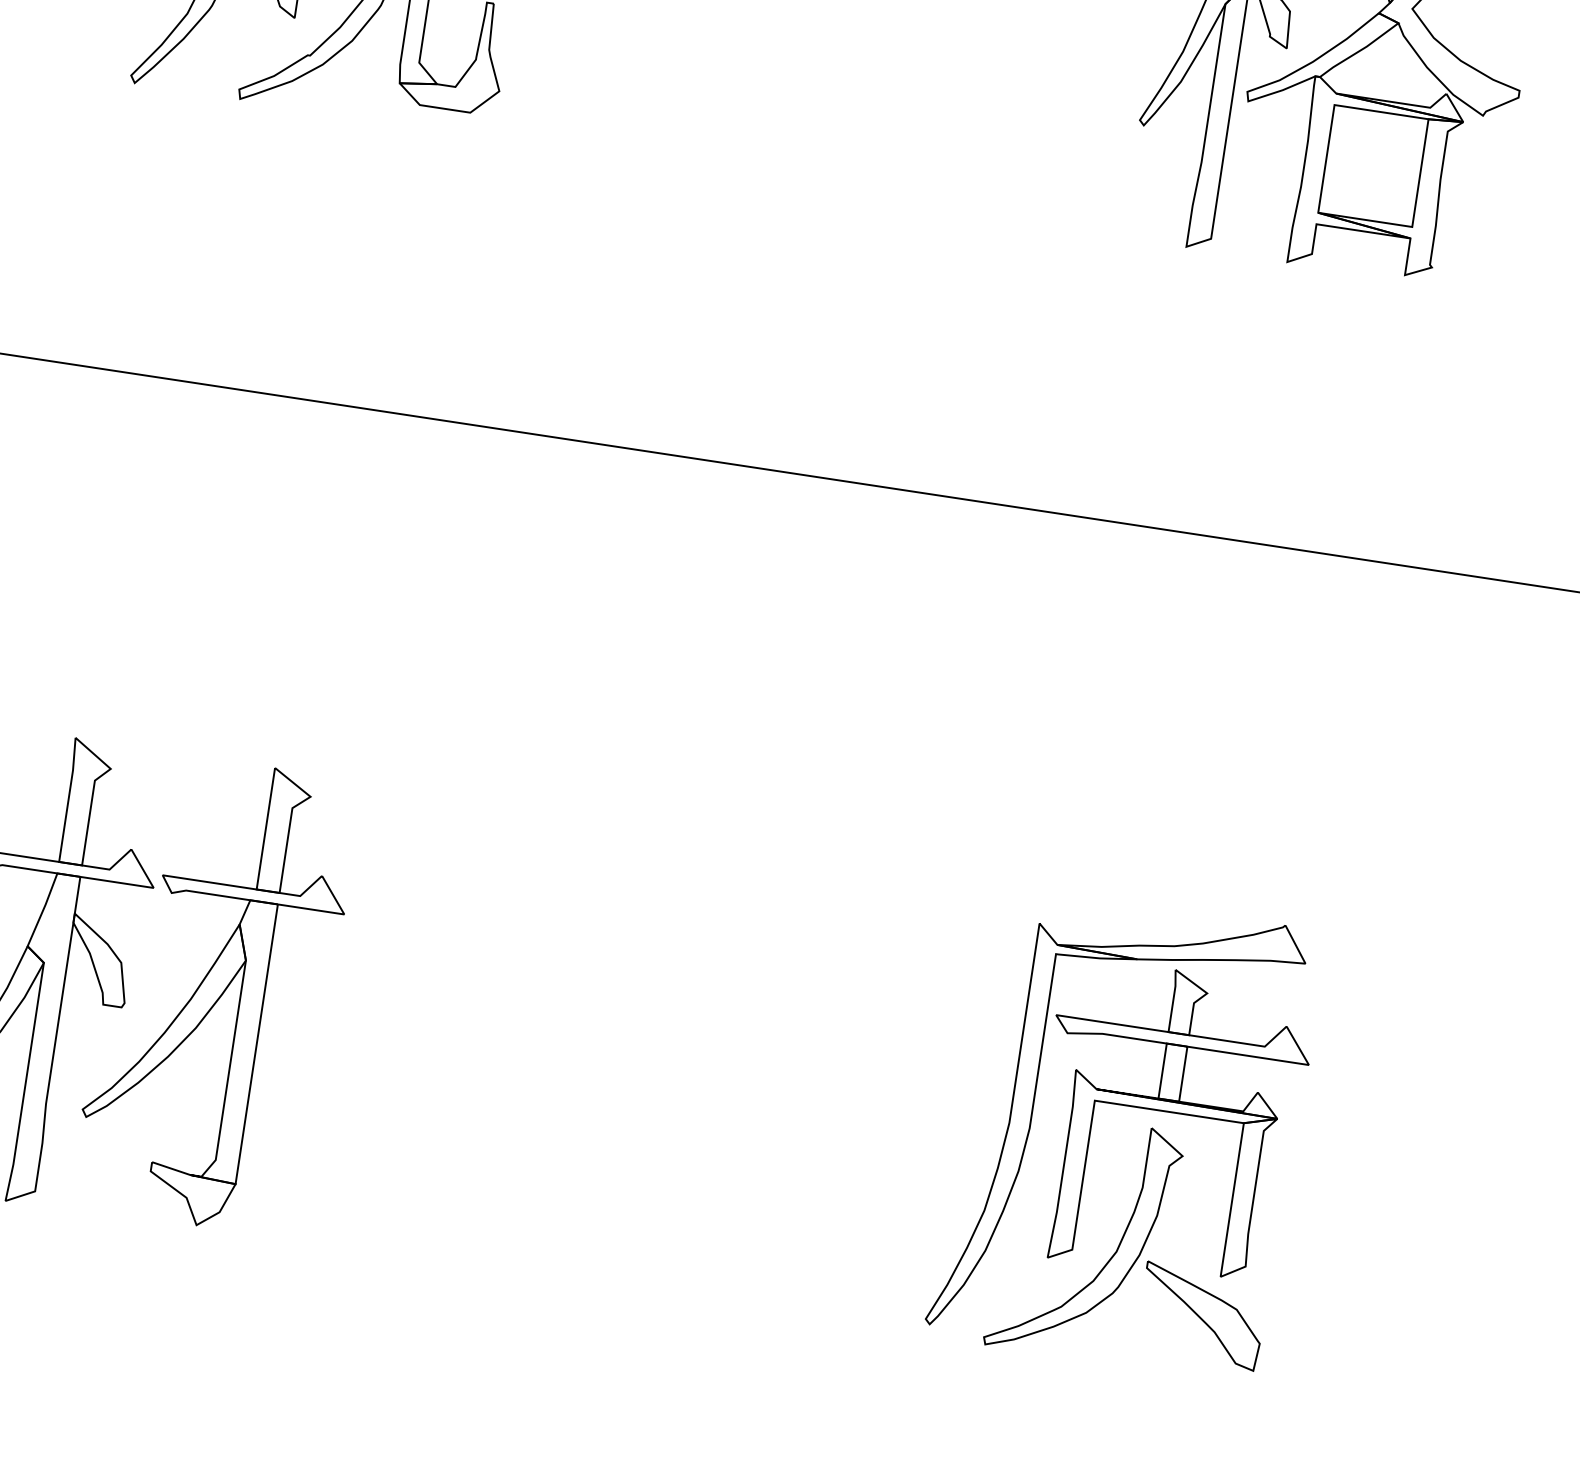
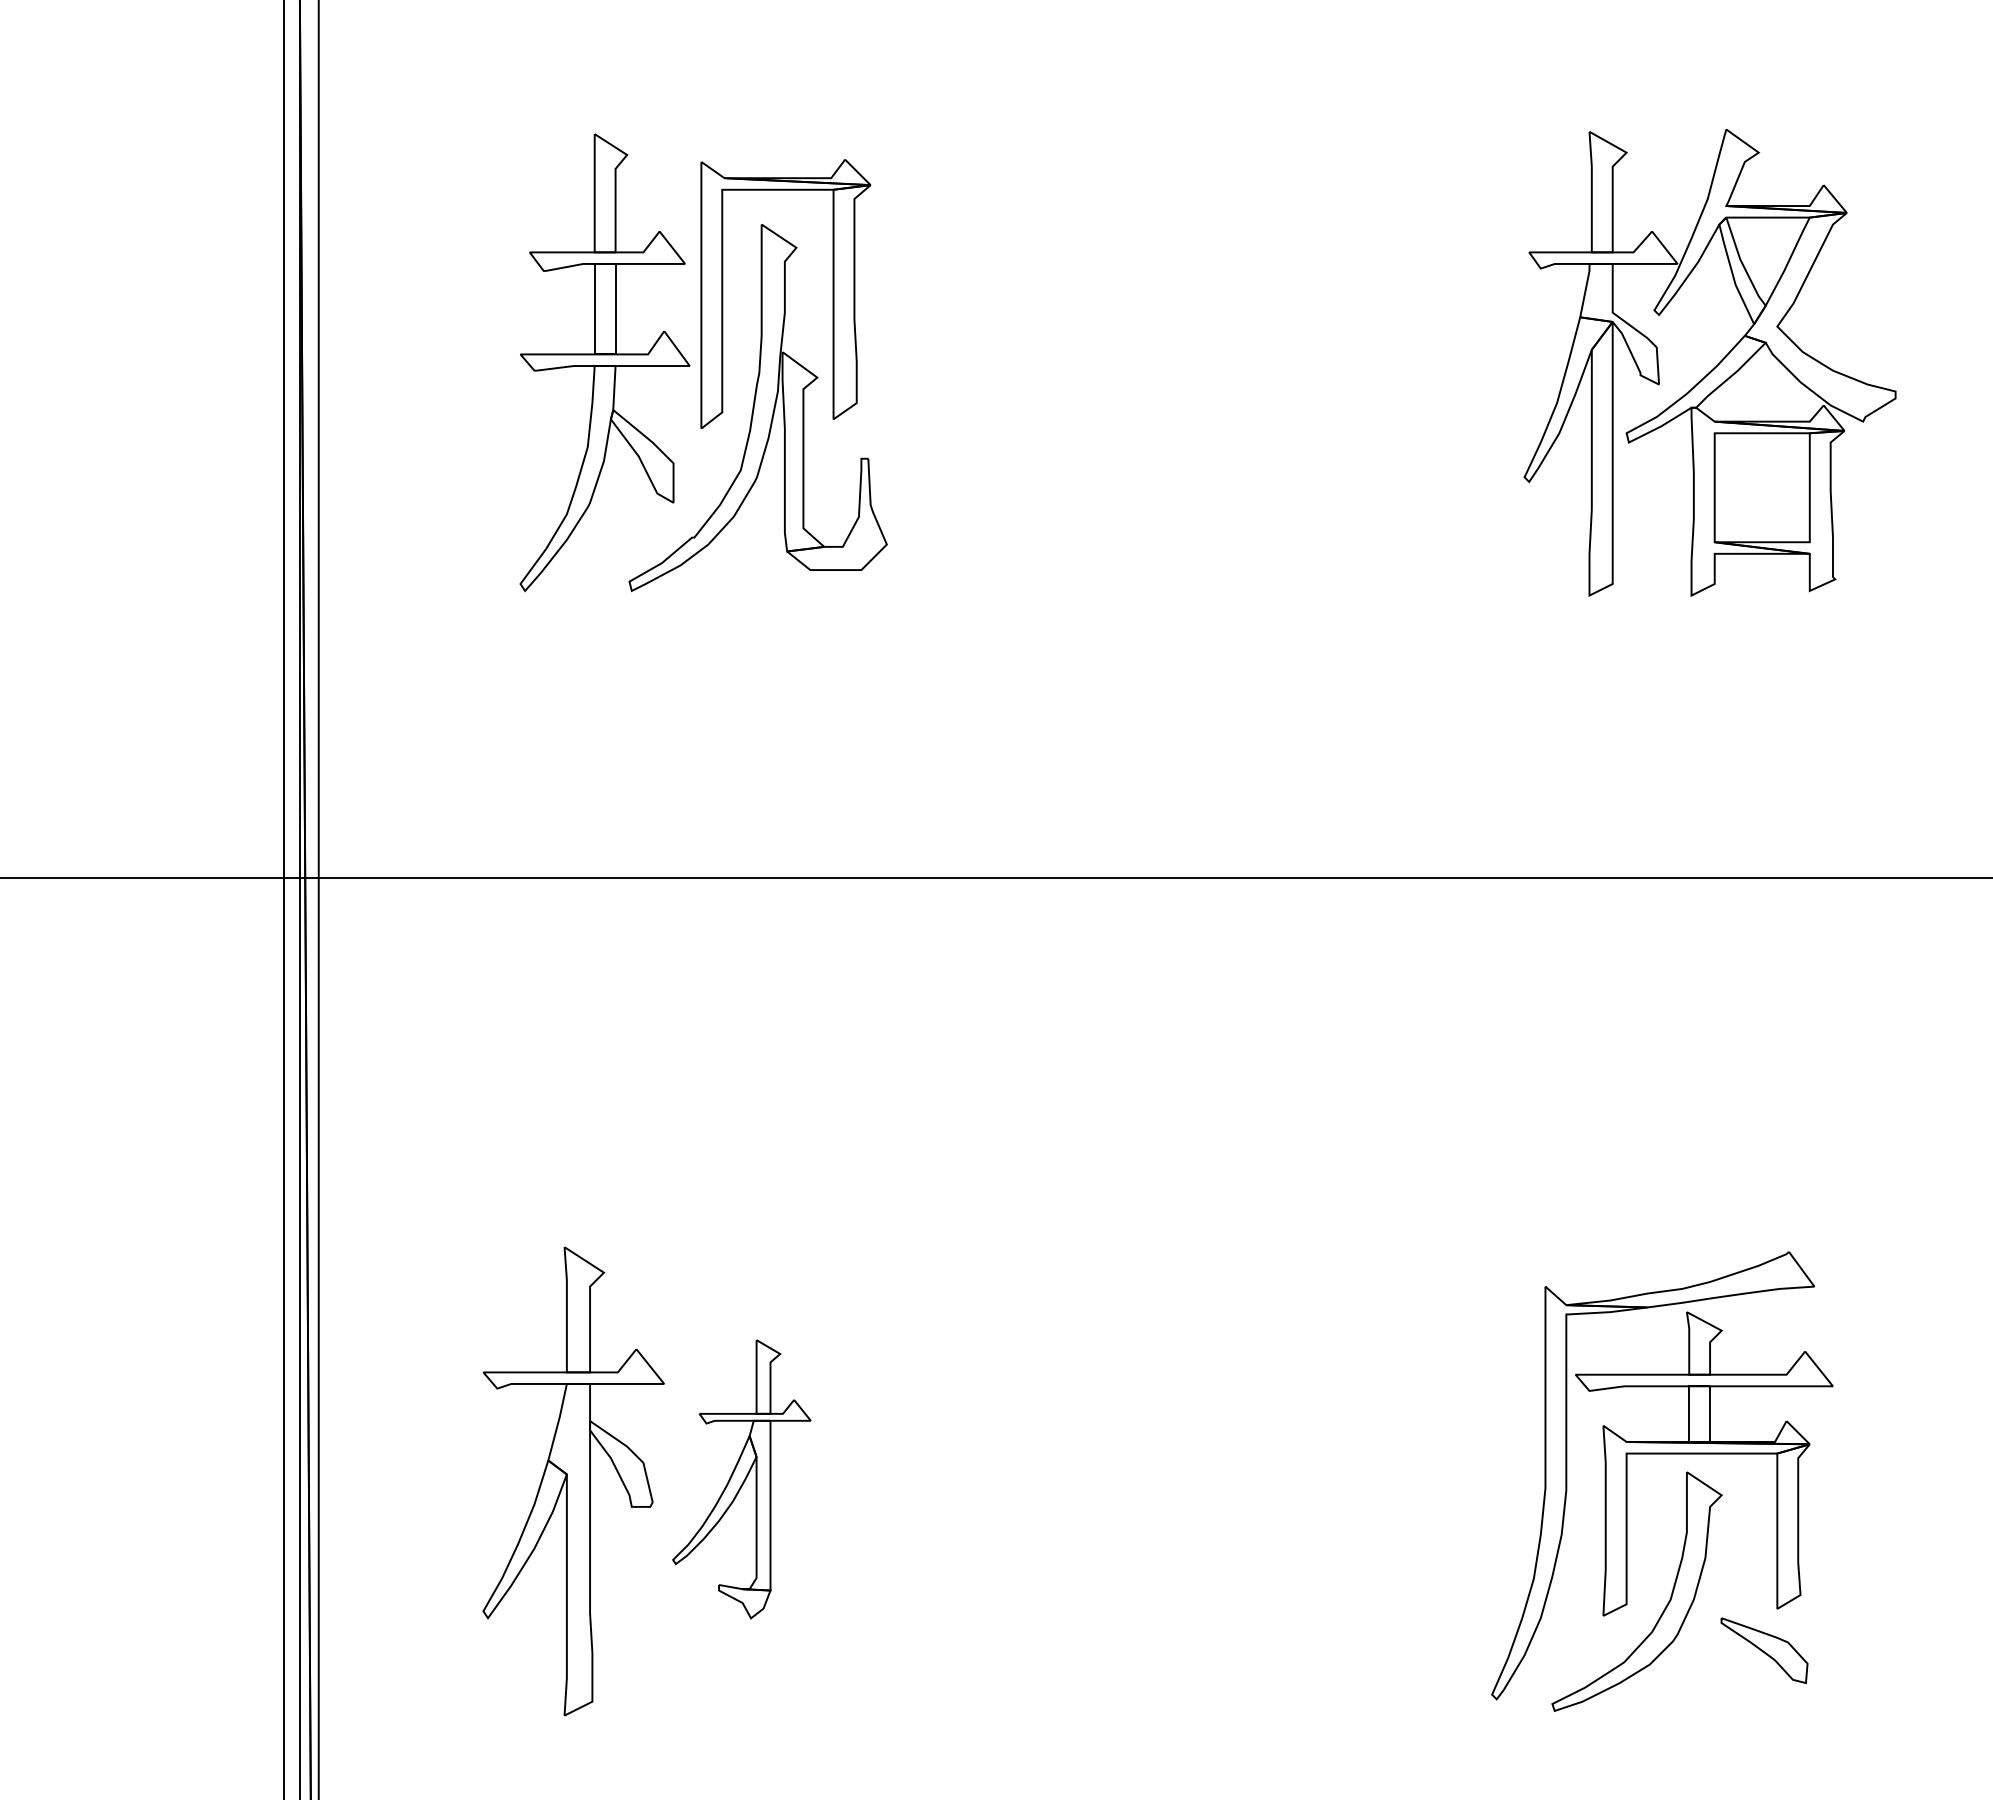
part: (215, 993) -> (741, 1479), size x0.6
part: (1201, 1316) -> (1764, 1650), size x0.7

